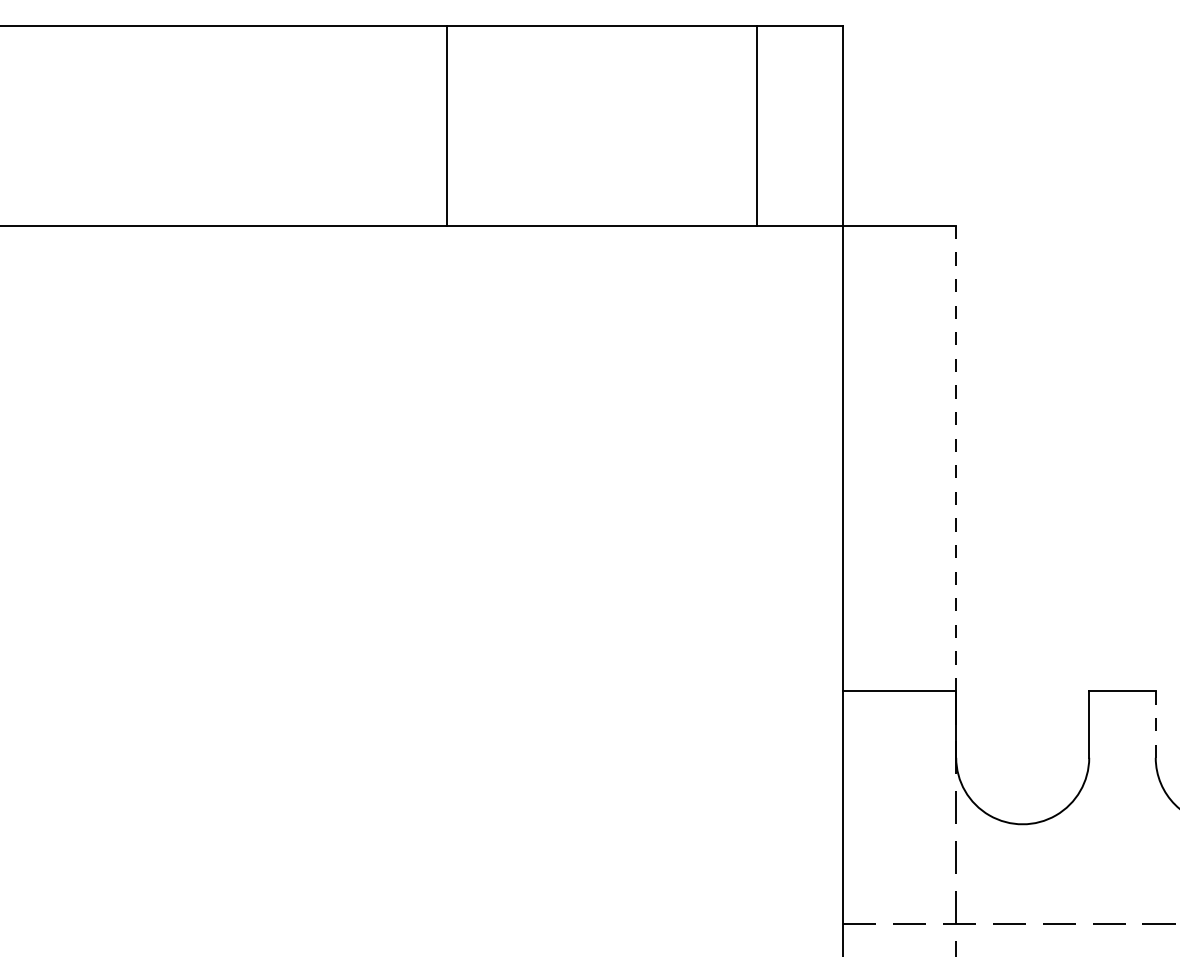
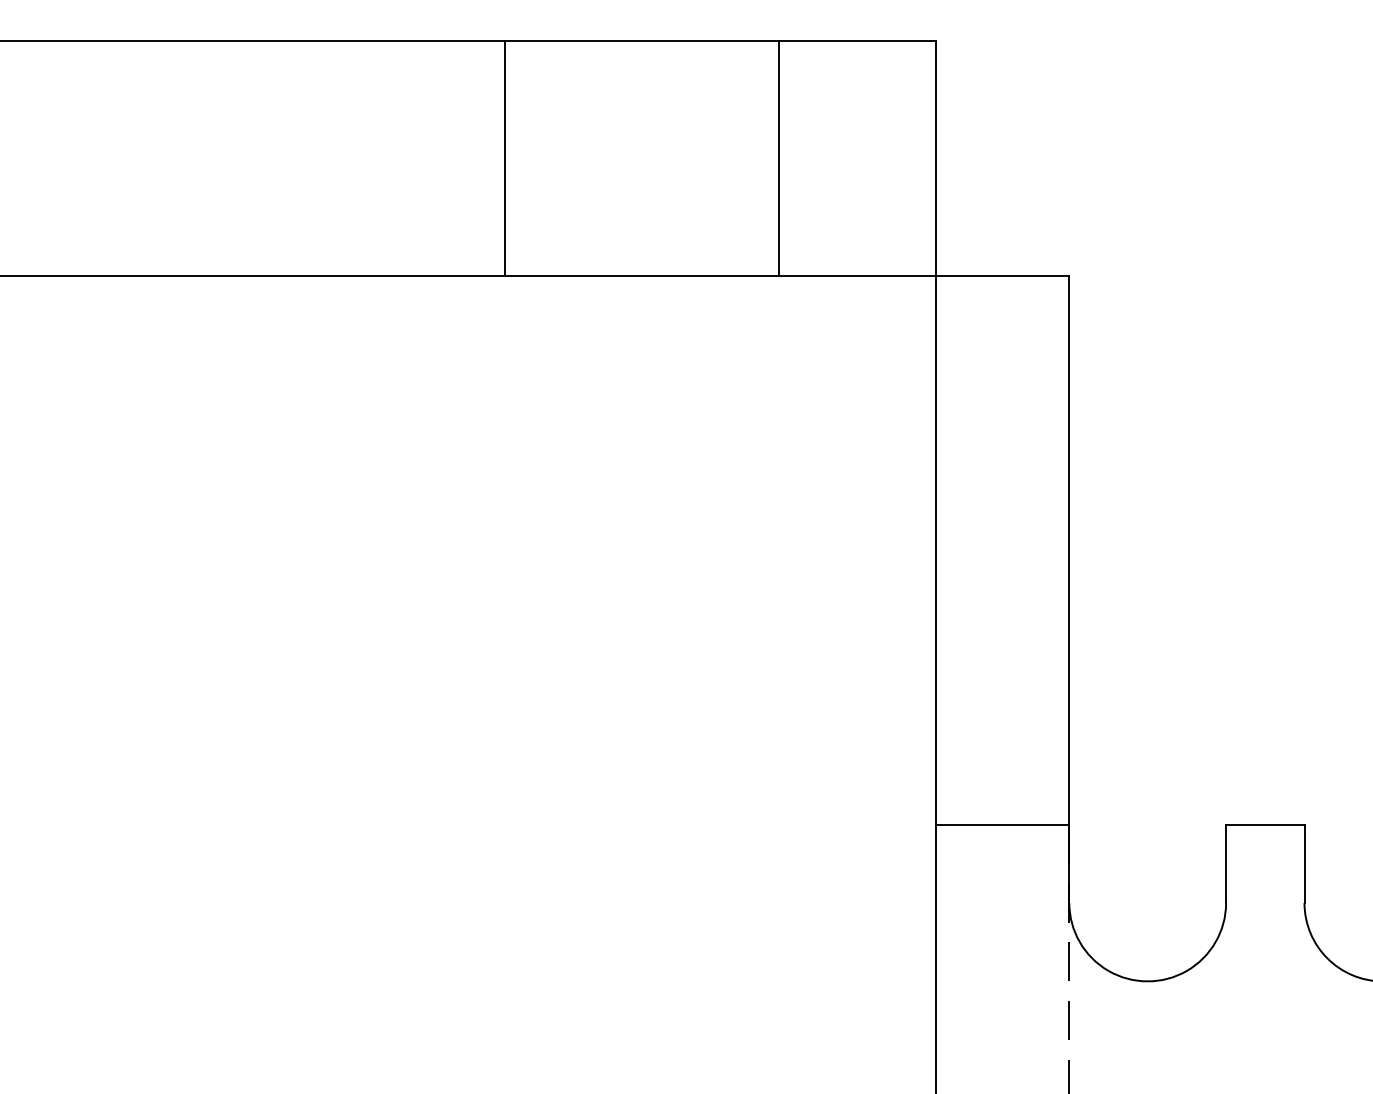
line: (447, 125) -> (505, 157), moved
line: (757, 125) -> (779, 157), moved
line: (956, 458) -> (1069, 550), dashed -> solid
line: (1155, 725) -> (1304, 864), dashed -> solid

